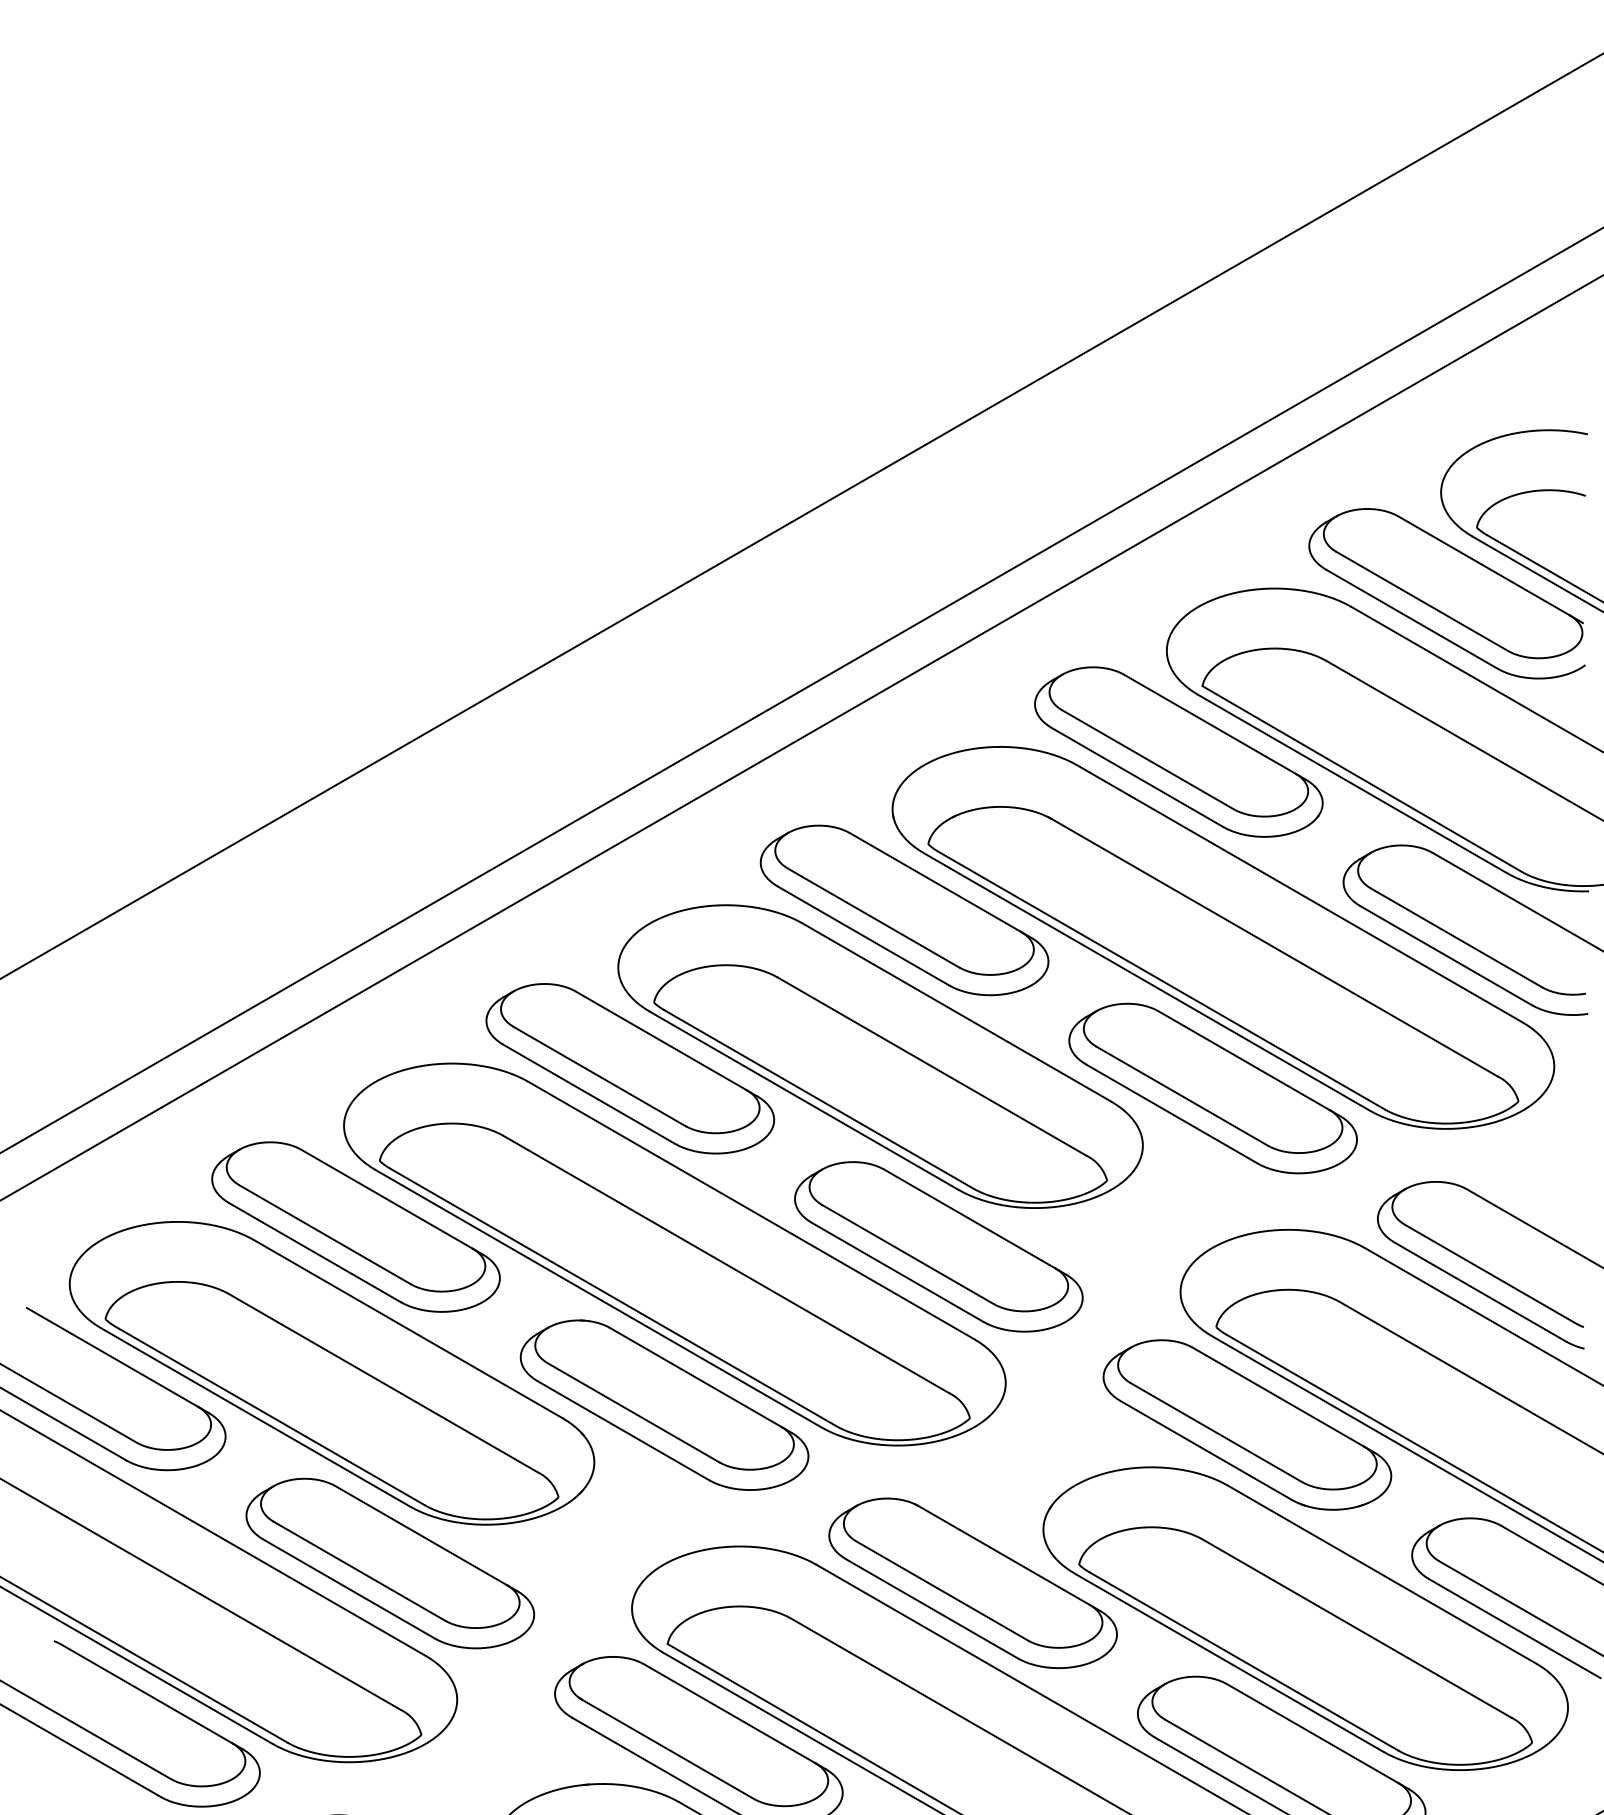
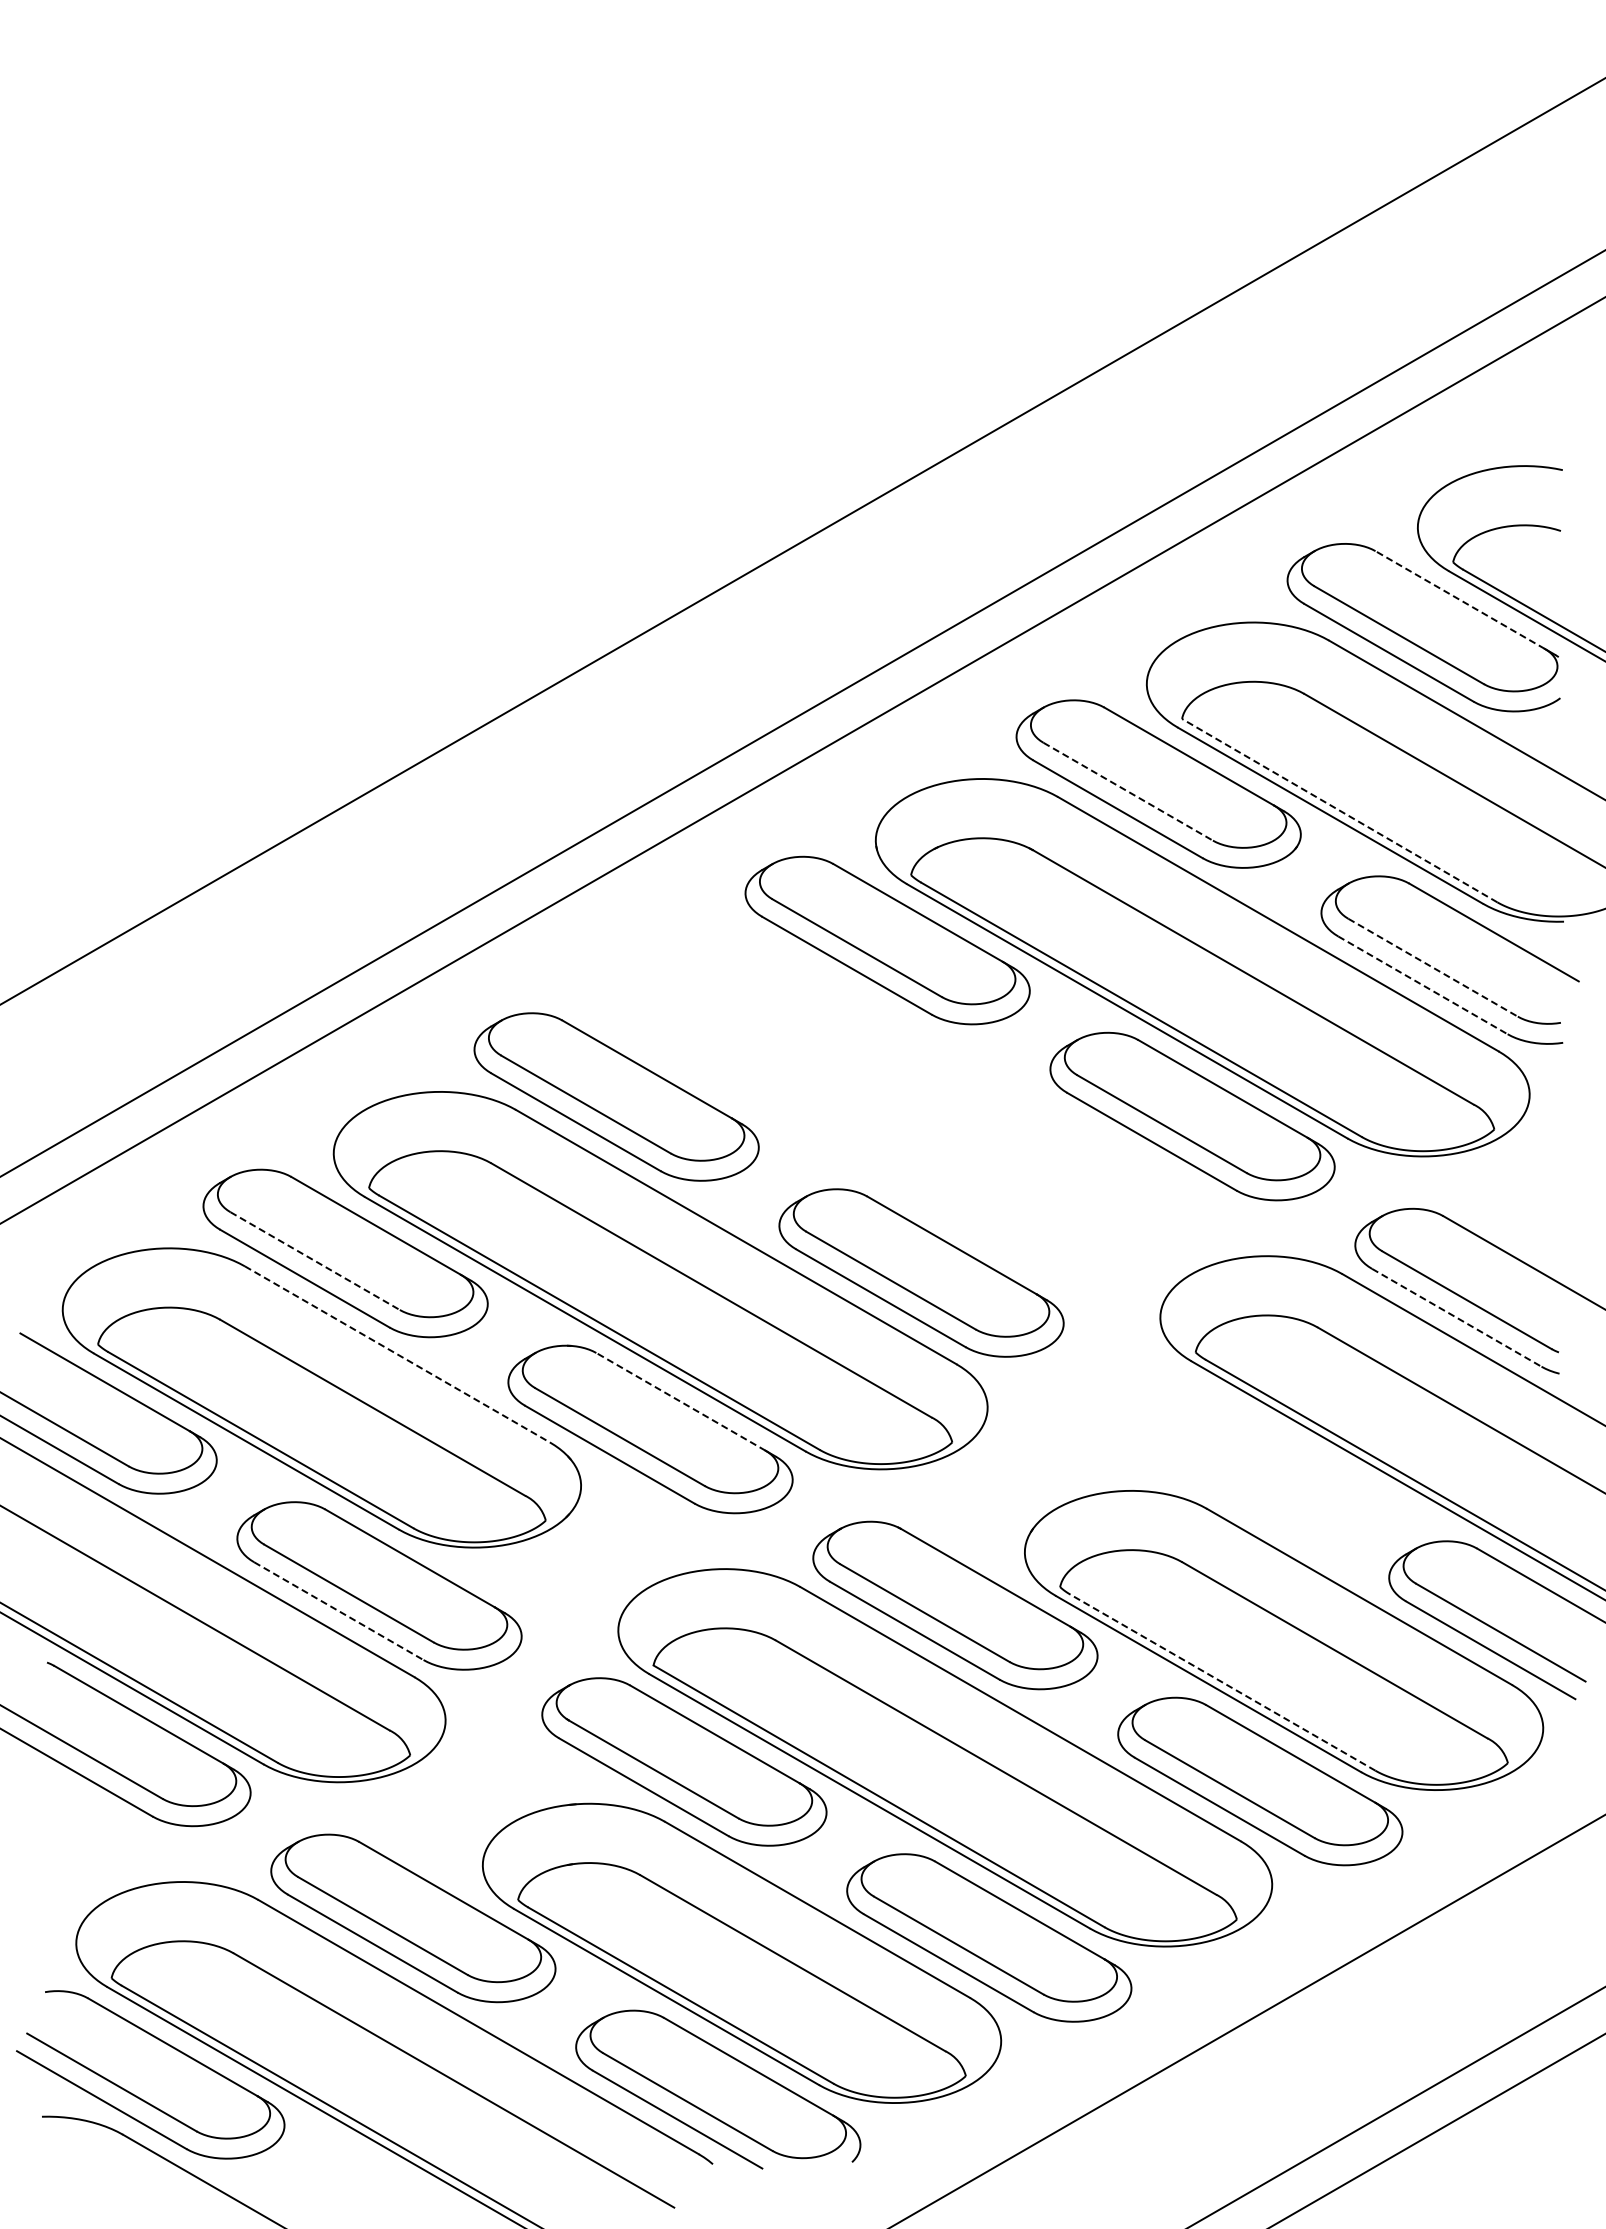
line: (1484, 566) -> (1460, 600), solid -> dashed
line: (1148, 759) -> (1128, 791), solid -> dashed
line: (1361, 778) -> (1339, 810), solid -> dashed
line: (1456, 937) -> (1433, 967), solid -> dashed
line: (1445, 955) -> (1422, 985), solid -> dashed
part: (880, 1056) -> (863, 1084), removed
line: (325, 1235) -> (315, 1261), solid -> dashed
line: (1480, 1291) -> (1456, 1317), solid -> dashed
line: (408, 1329) -> (397, 1354), solid -> dashed
line: (695, 1376) -> (681, 1401), solid -> dashed
part: (1247, 1424) -> (1226, 1448), removed
line: (348, 1589) -> (338, 1611), solid -> dashed
line: (1243, 1661) -> (1222, 1682), solid -> dashed

